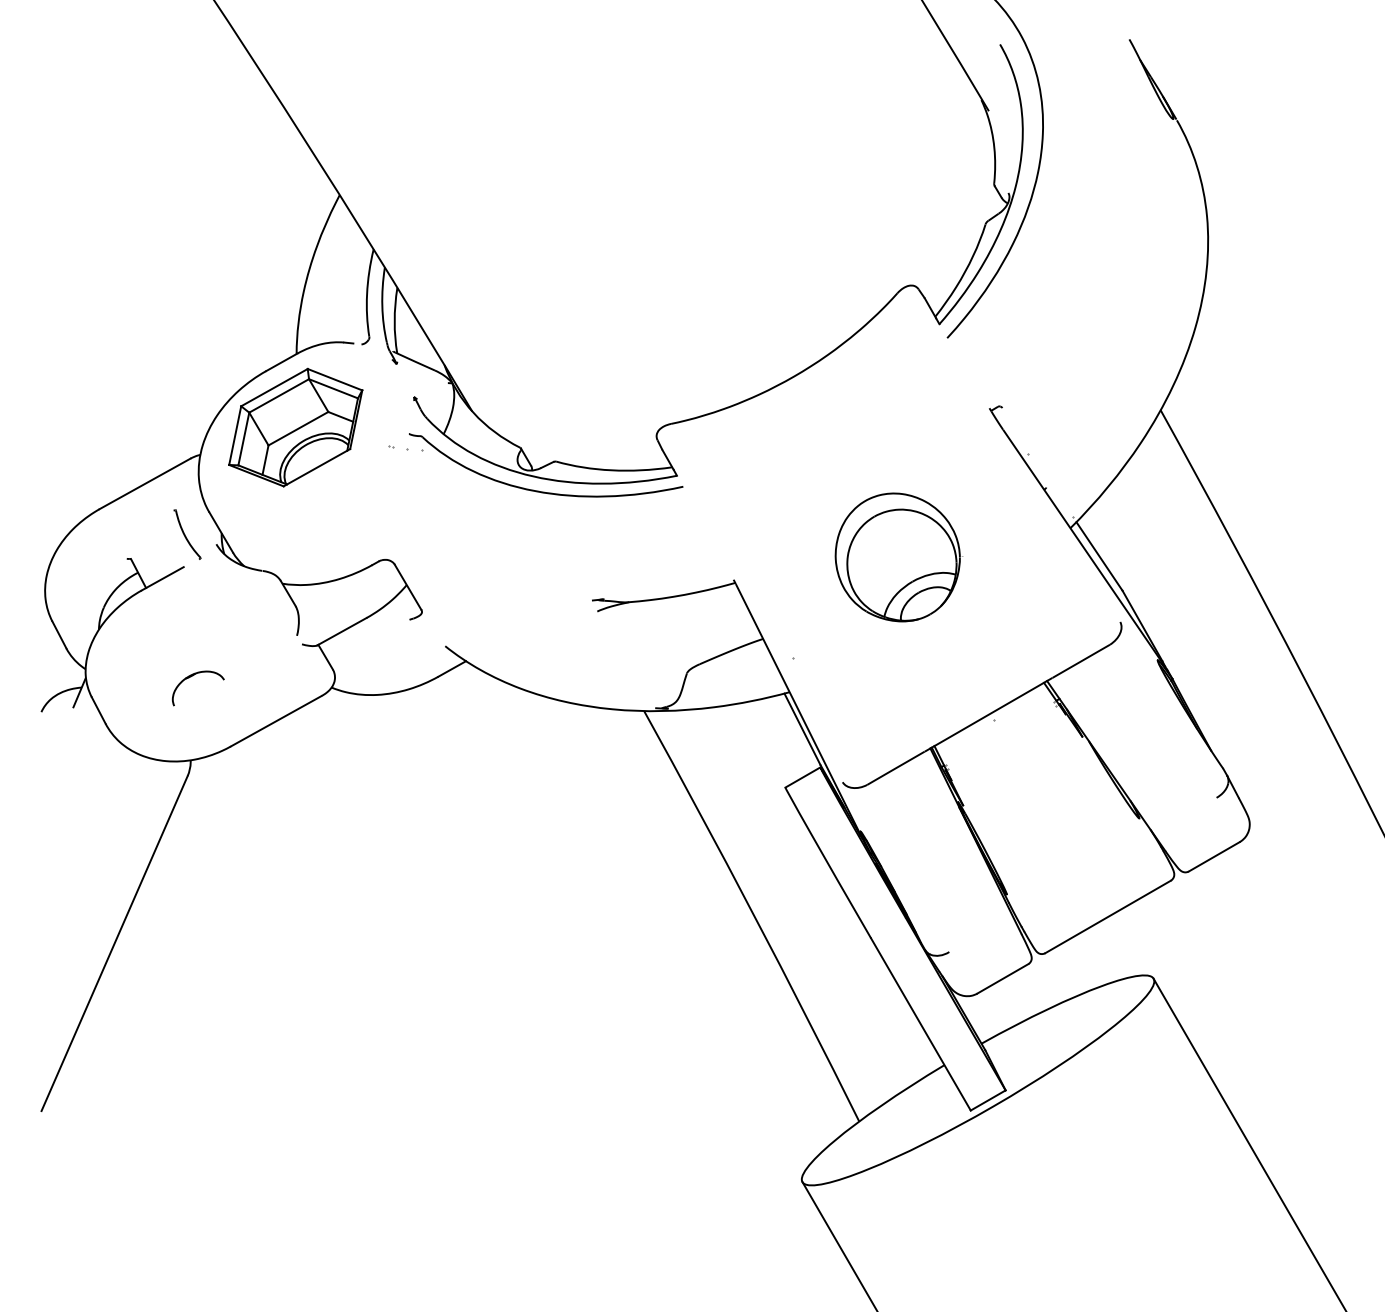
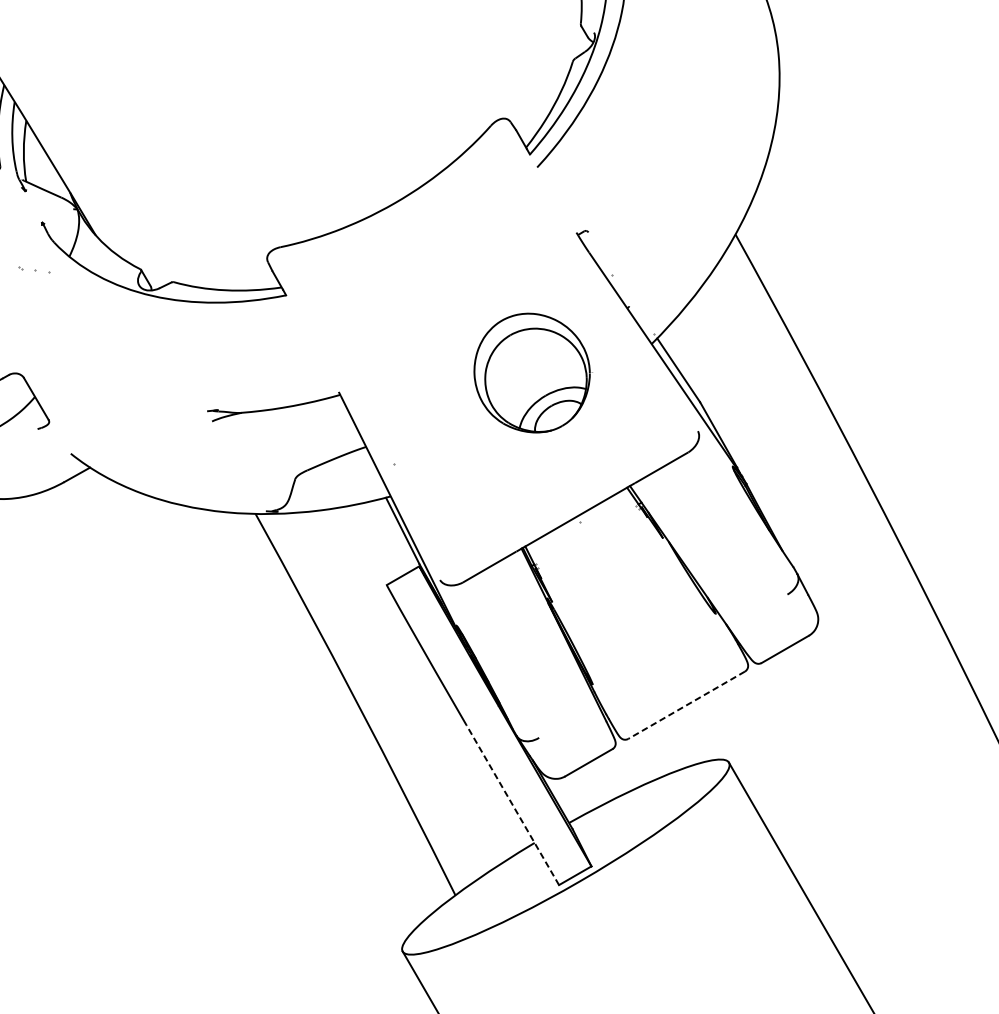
part: (544, 491) -> (163, 309), removed
part: (898, 557) -> (532, 373), moved
line: (1107, 917) -> (686, 705), solid -> dashed
line: (920, 1024) -> (512, 805), solid -> dashed

